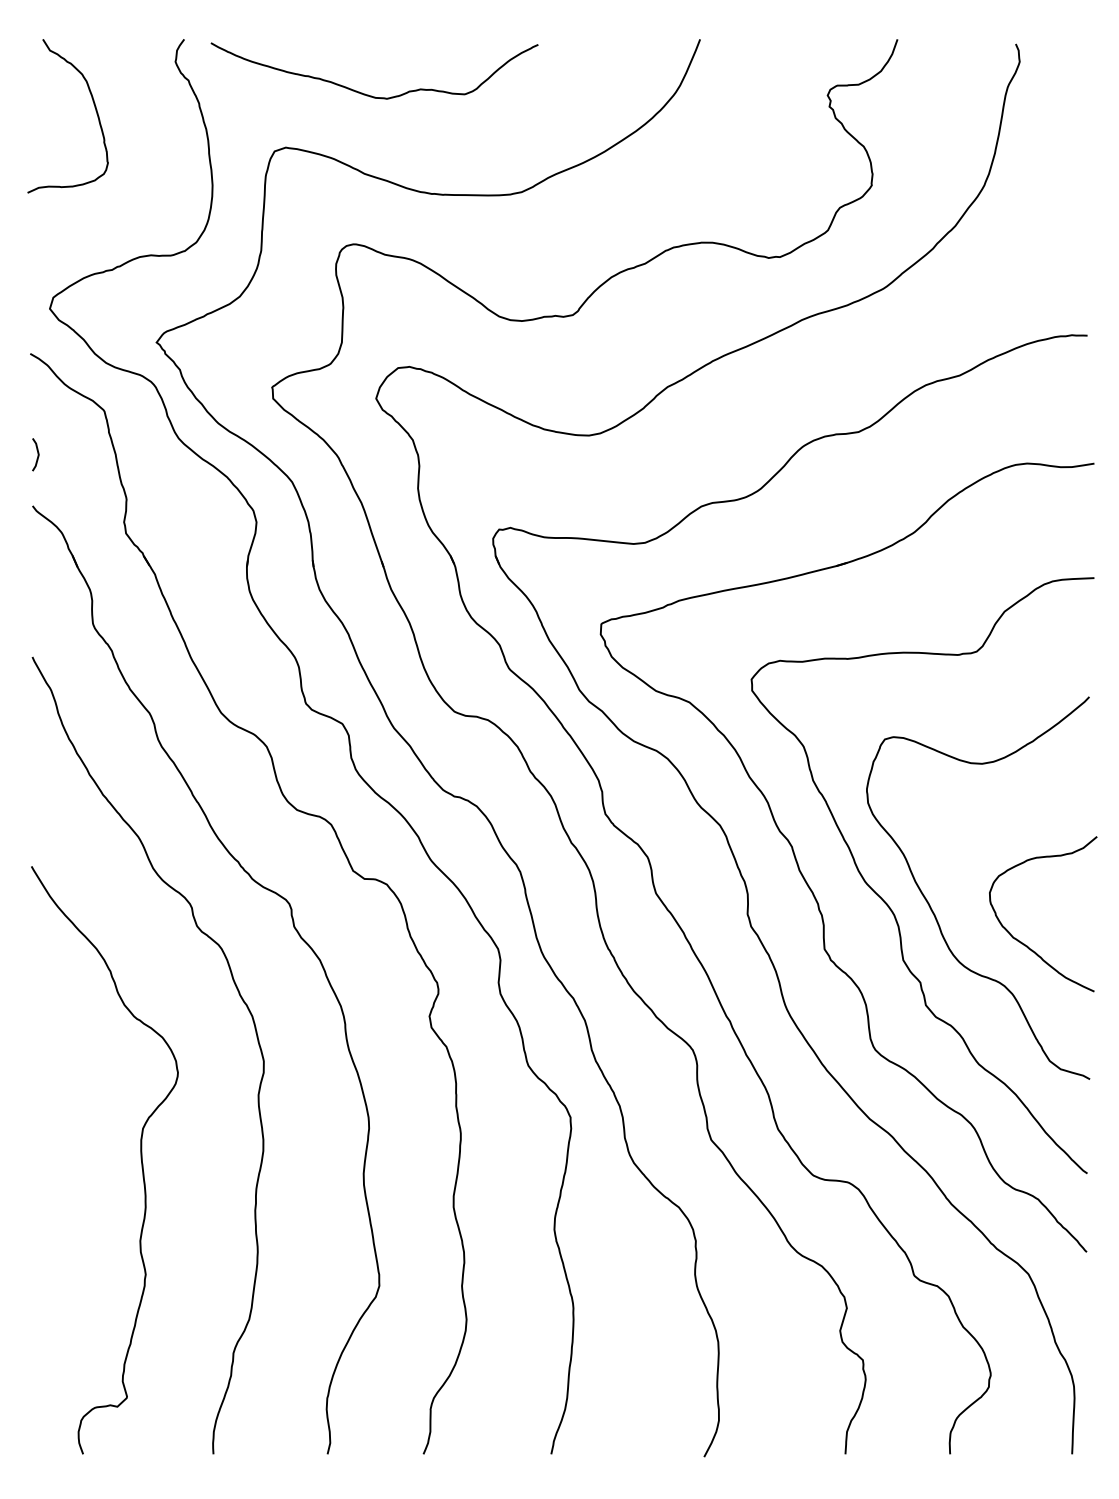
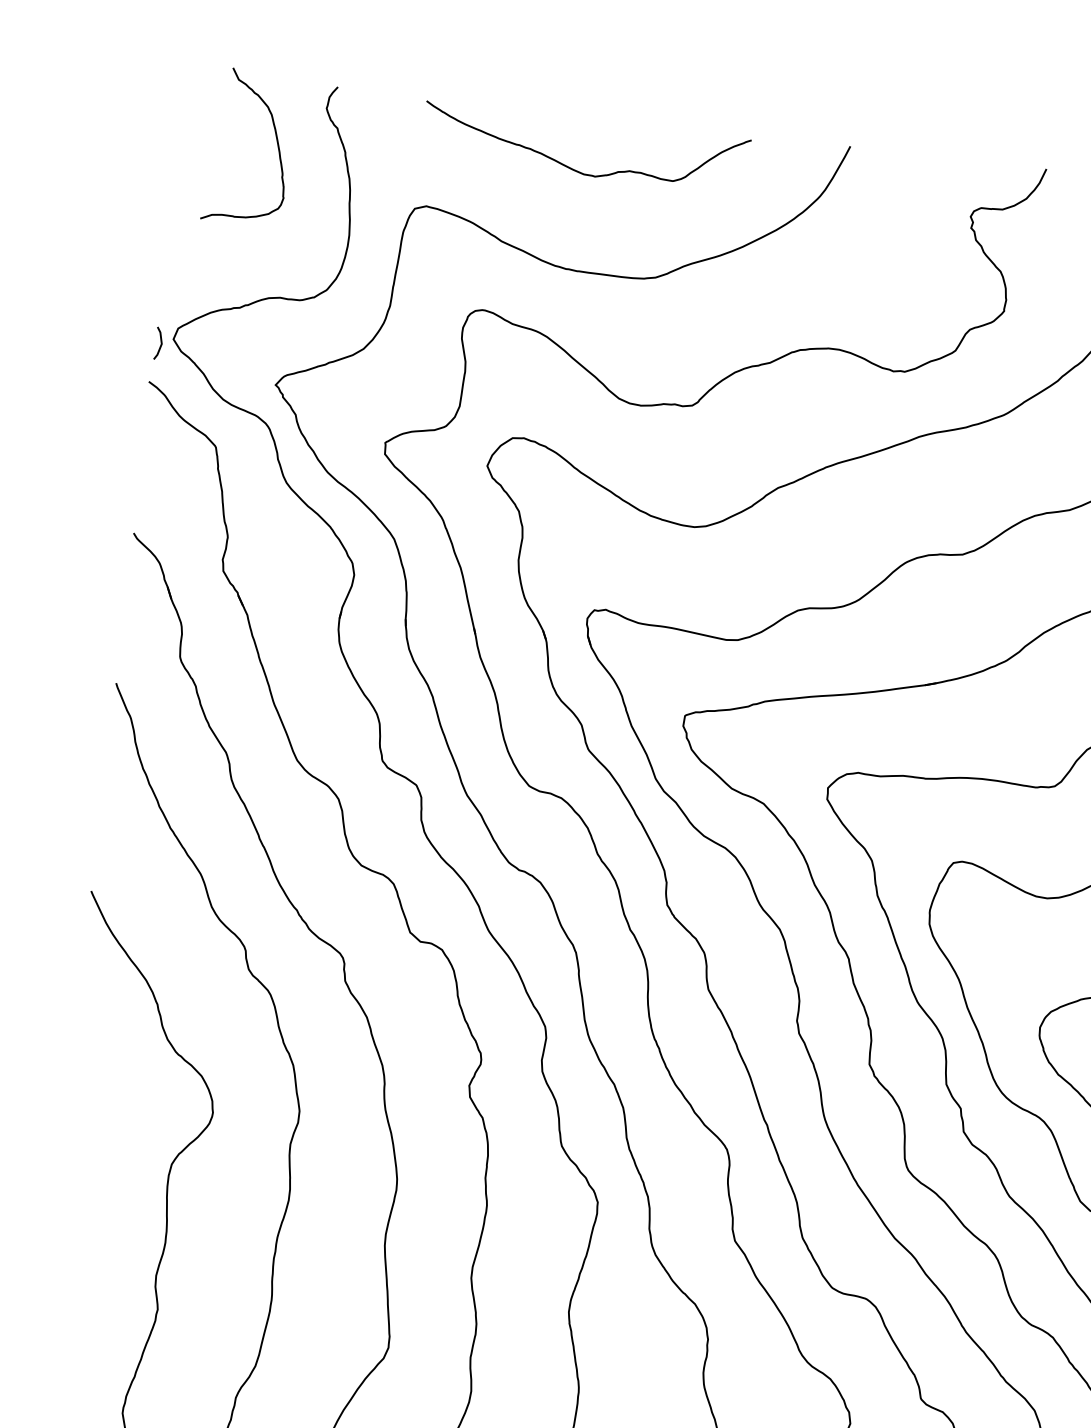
curve: (365, 93) -> (574, 168), moved
curve: (95, 111) -> (277, 145), moved
line: (37, 454) -> (160, 343), moved

